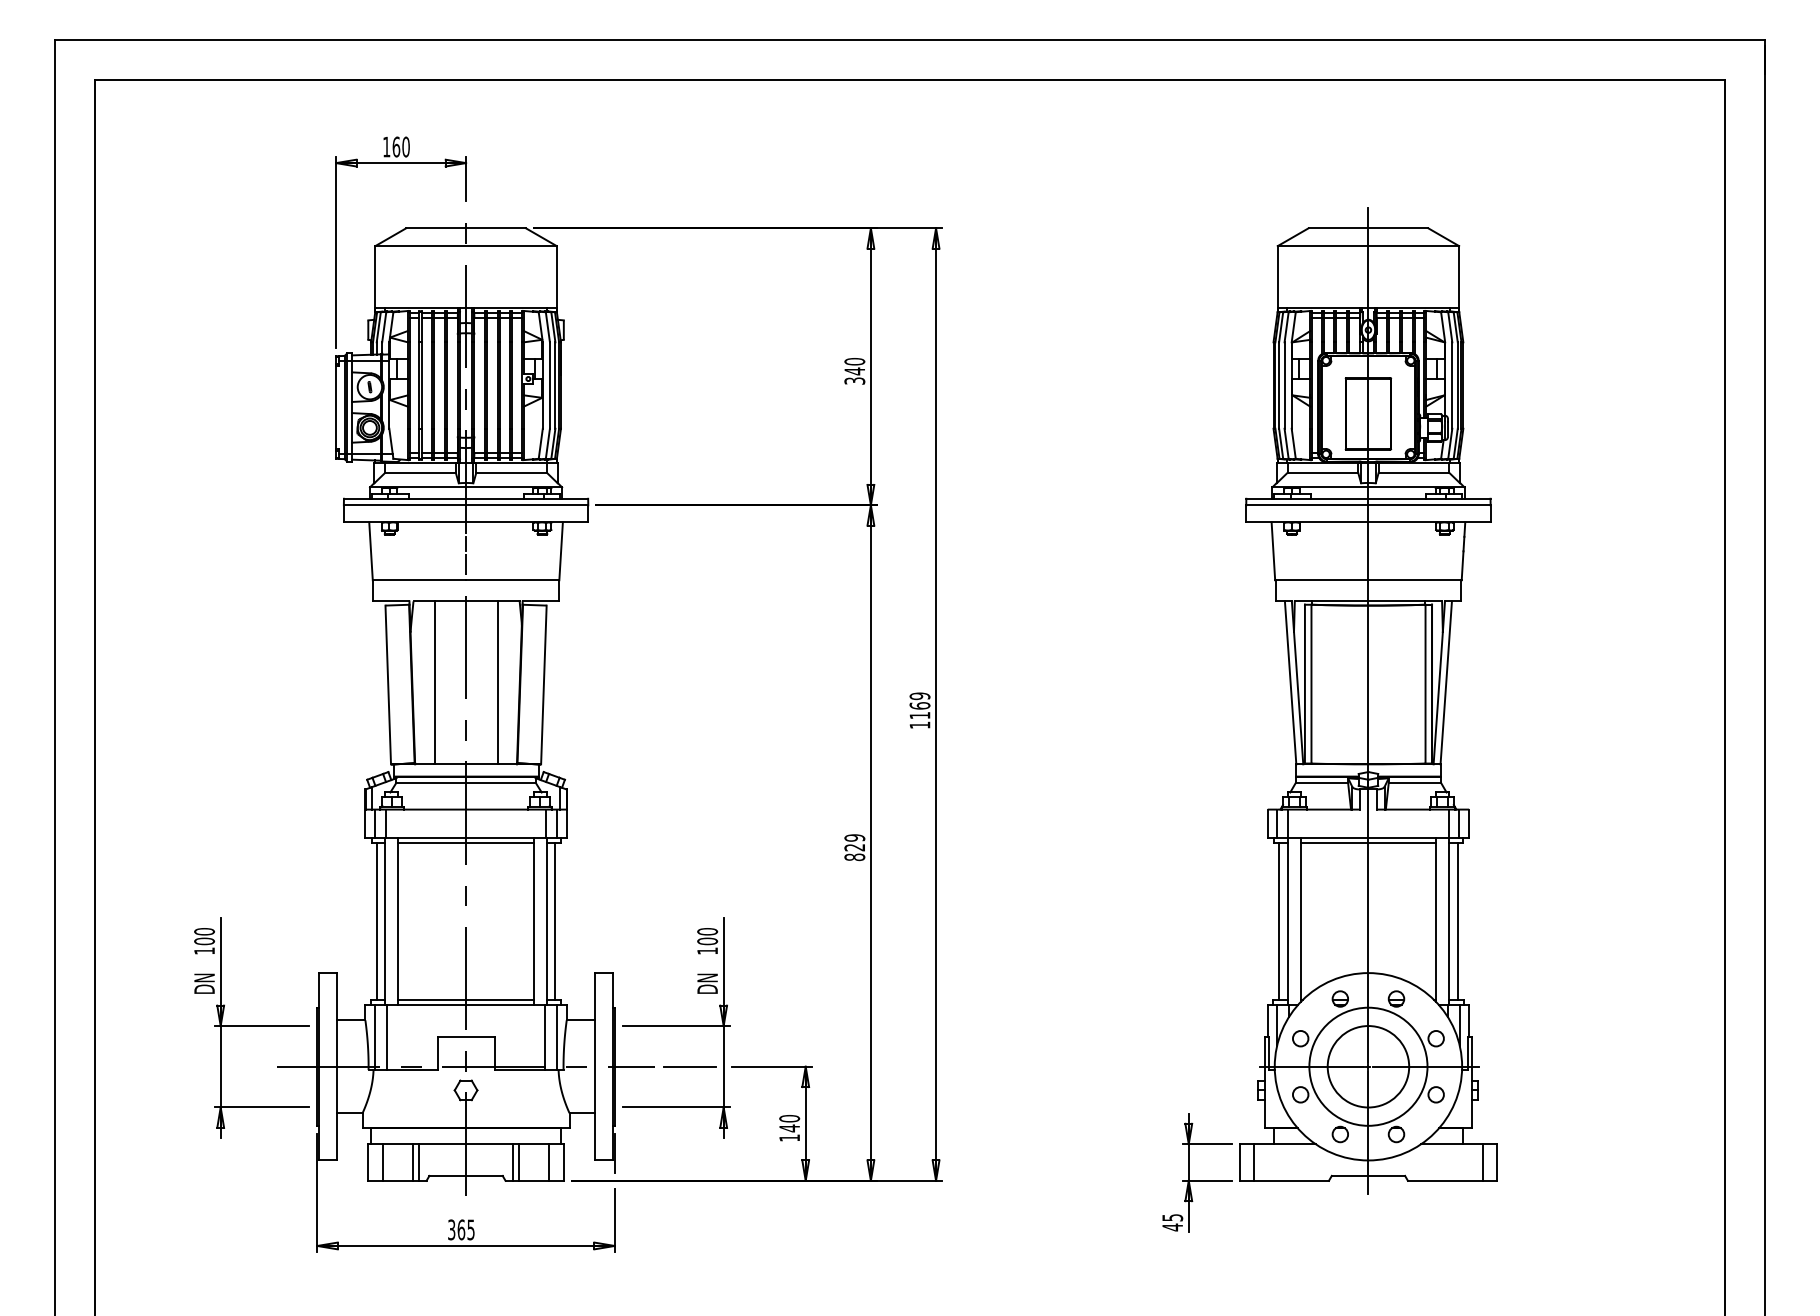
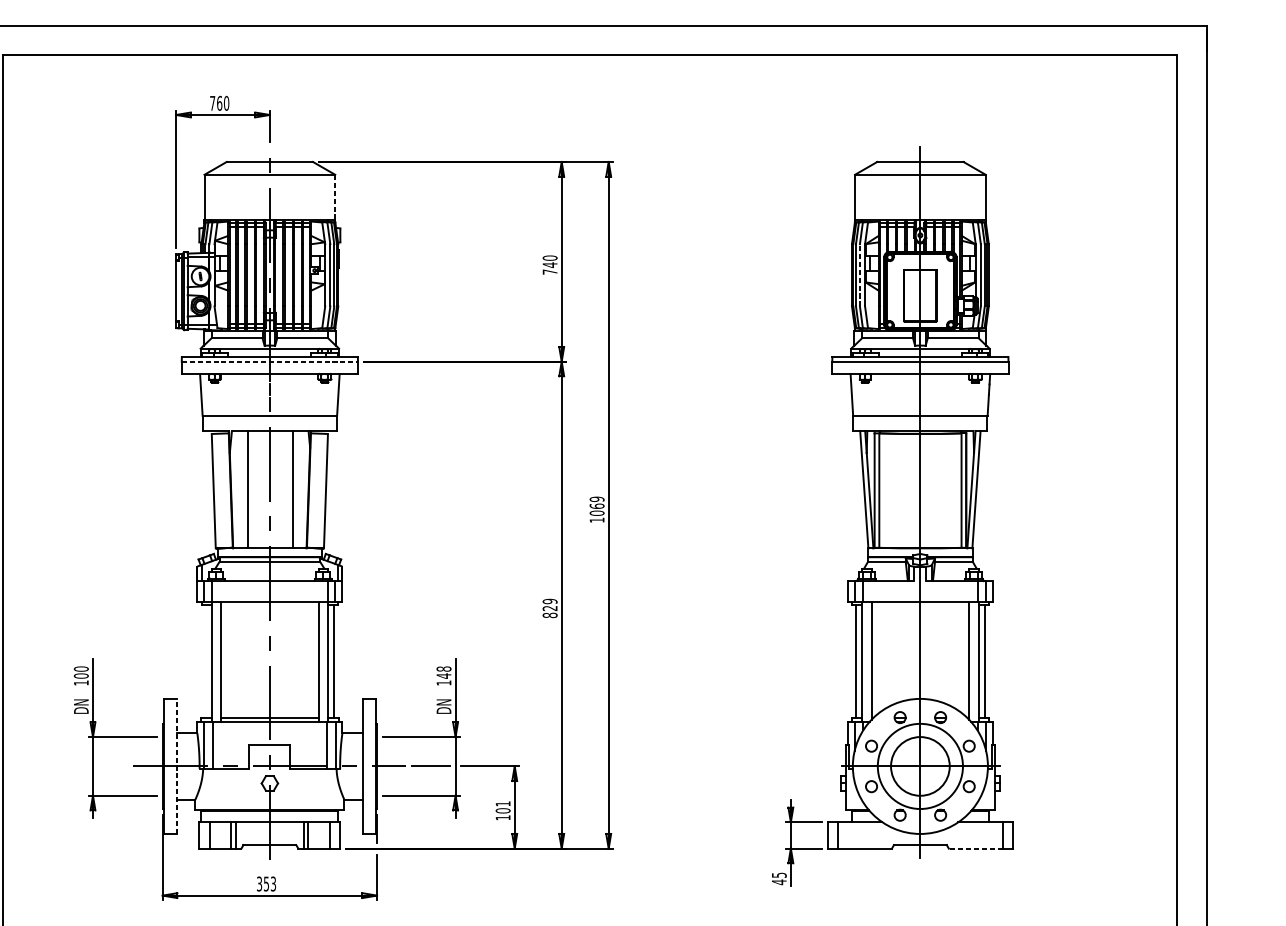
text: (386, 146) -> (212, 103), 160 -> 760
line: (556, 276) -> (335, 196), solid -> dashed
text: (854, 380) -> (549, 271), 340 -> 740
line: (1284, 385) -> (859, 275), solid -> dashed
line: (466, 505) -> (270, 361), solid -> dashed
text: (919, 715) -> (596, 513), 1169 -> 1069
line: (465, 843) -> (269, 605), removed
line: (1368, 843) -> (920, 605), removed
line: (376, 921) -> (205, 661), removed
text: (707, 936) -> (443, 672), 100 -> 148
line: (336, 1066) -> (176, 766), solid -> dashed
text: (789, 1123) -> (503, 807), 140 -> 101
line: (1444, 1180) -> (975, 848), solid -> dashed
text: (465, 1229) -> (269, 883), 365 -> 353

